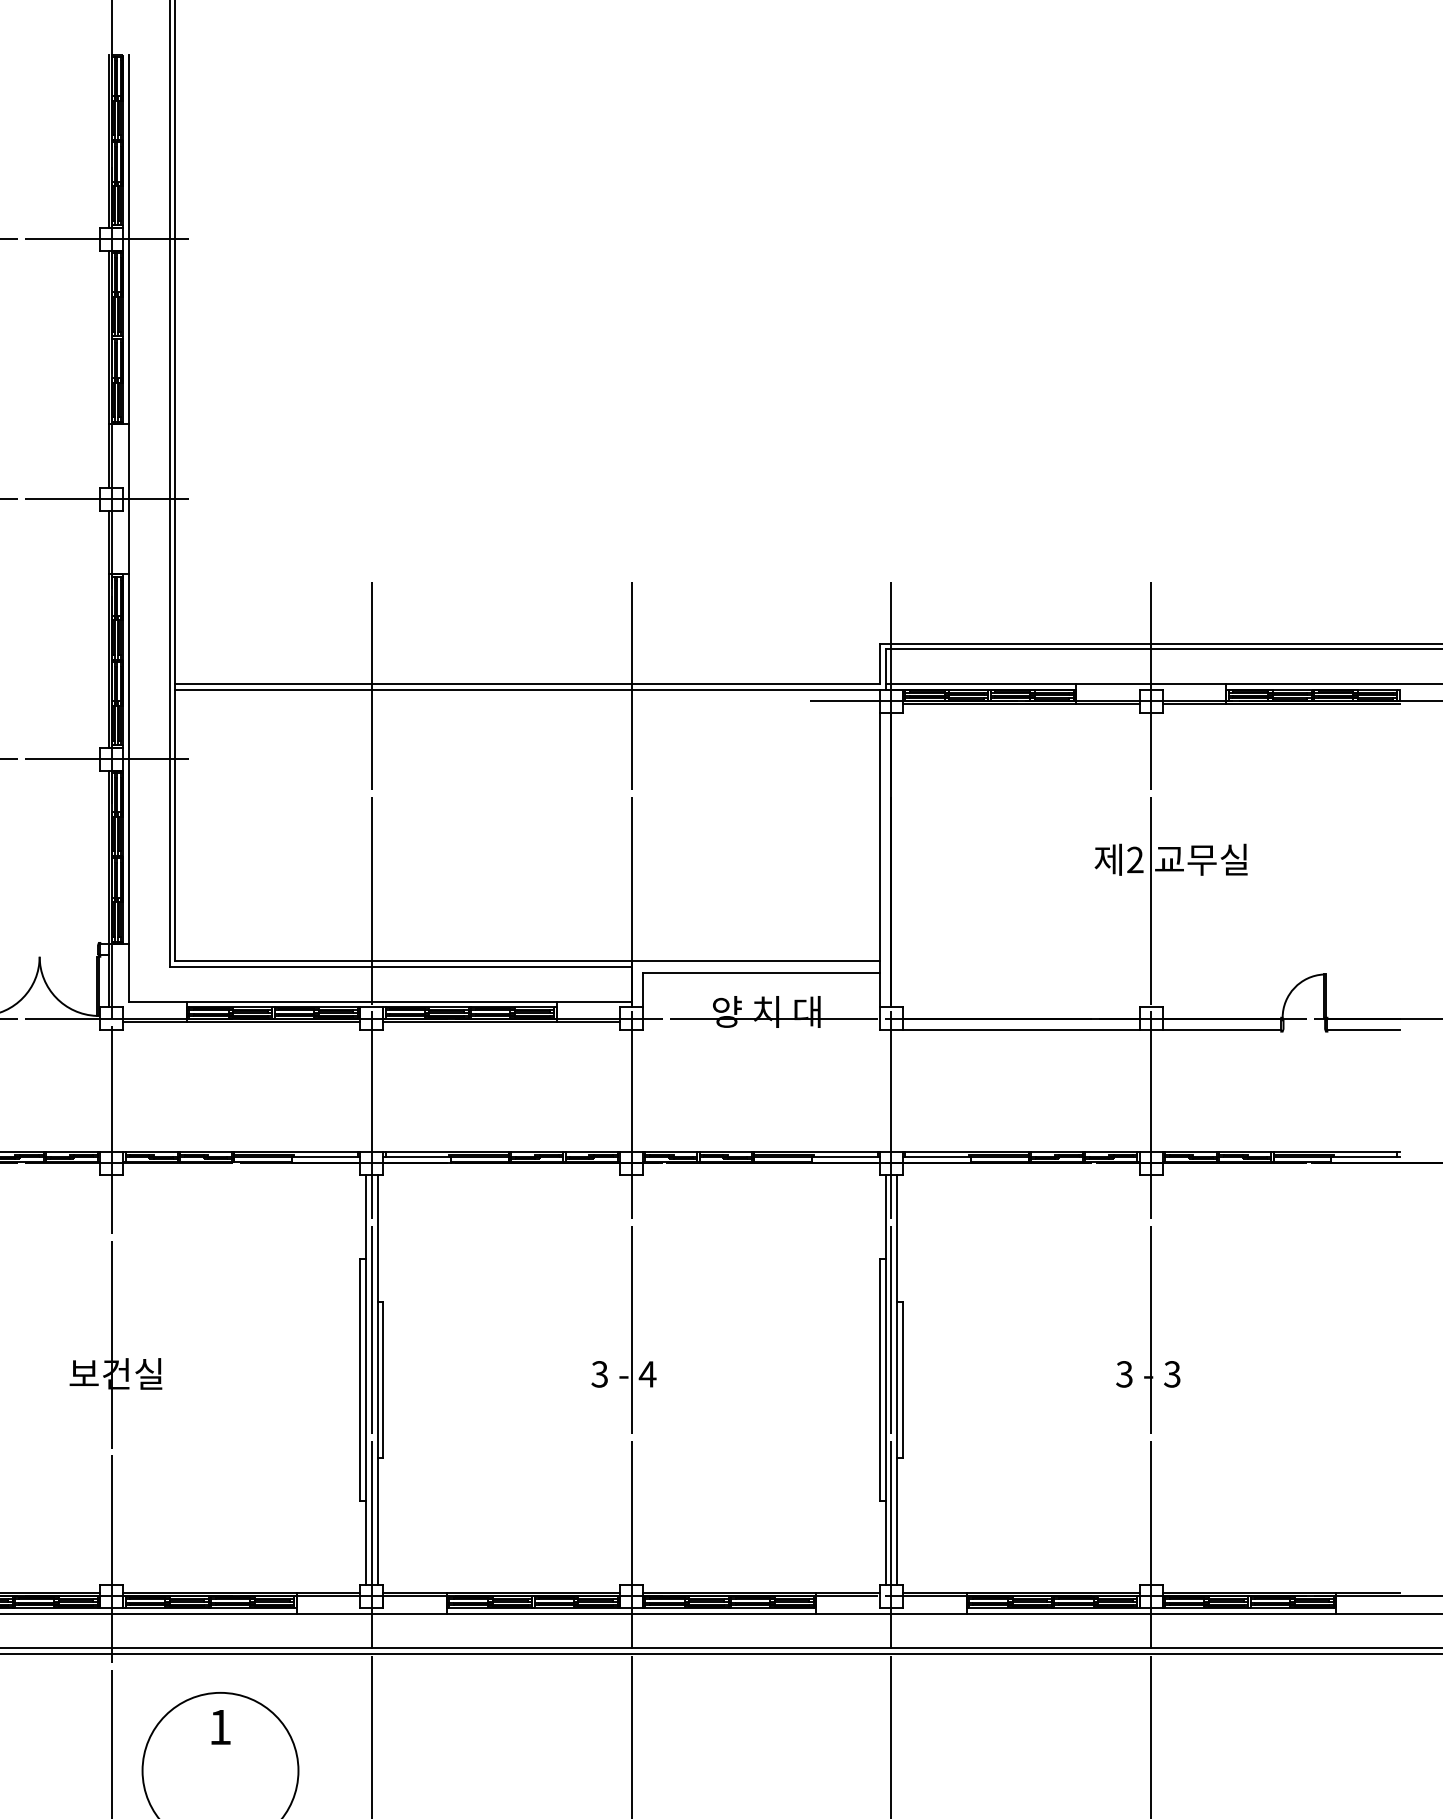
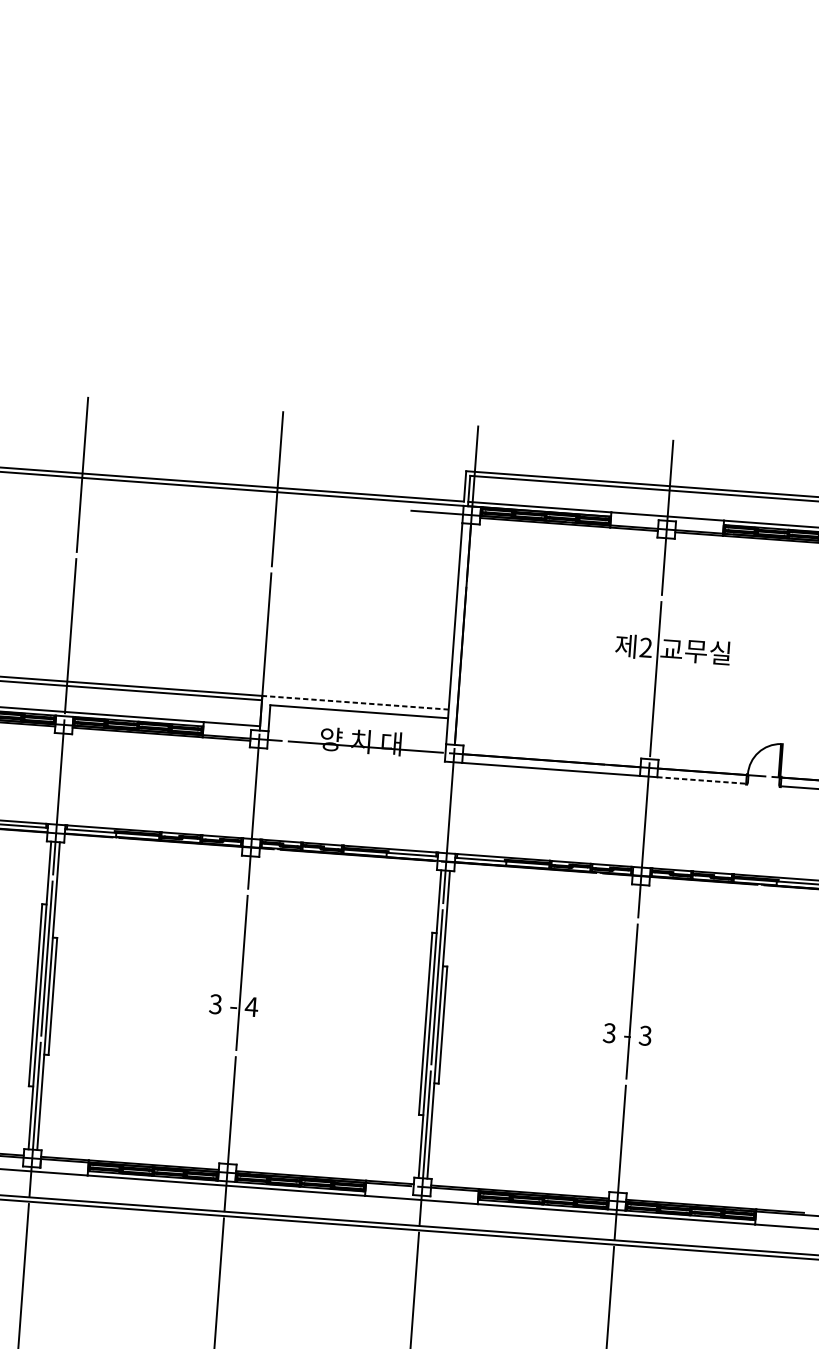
line: (755, 961) -> (355, 703), solid -> dashed
line: (1222, 1030) -> (702, 780), solid -> dashed

